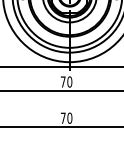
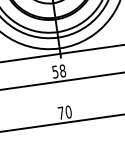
text: (66, 81) -> (58, 70), 70 -> 58

